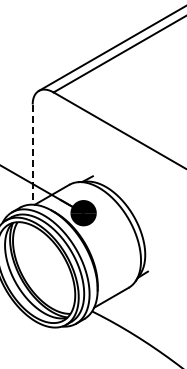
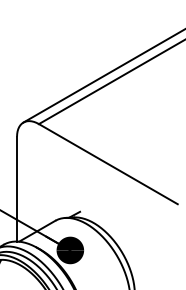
line: (32, 155) -> (16, 190), dashed -> solid

